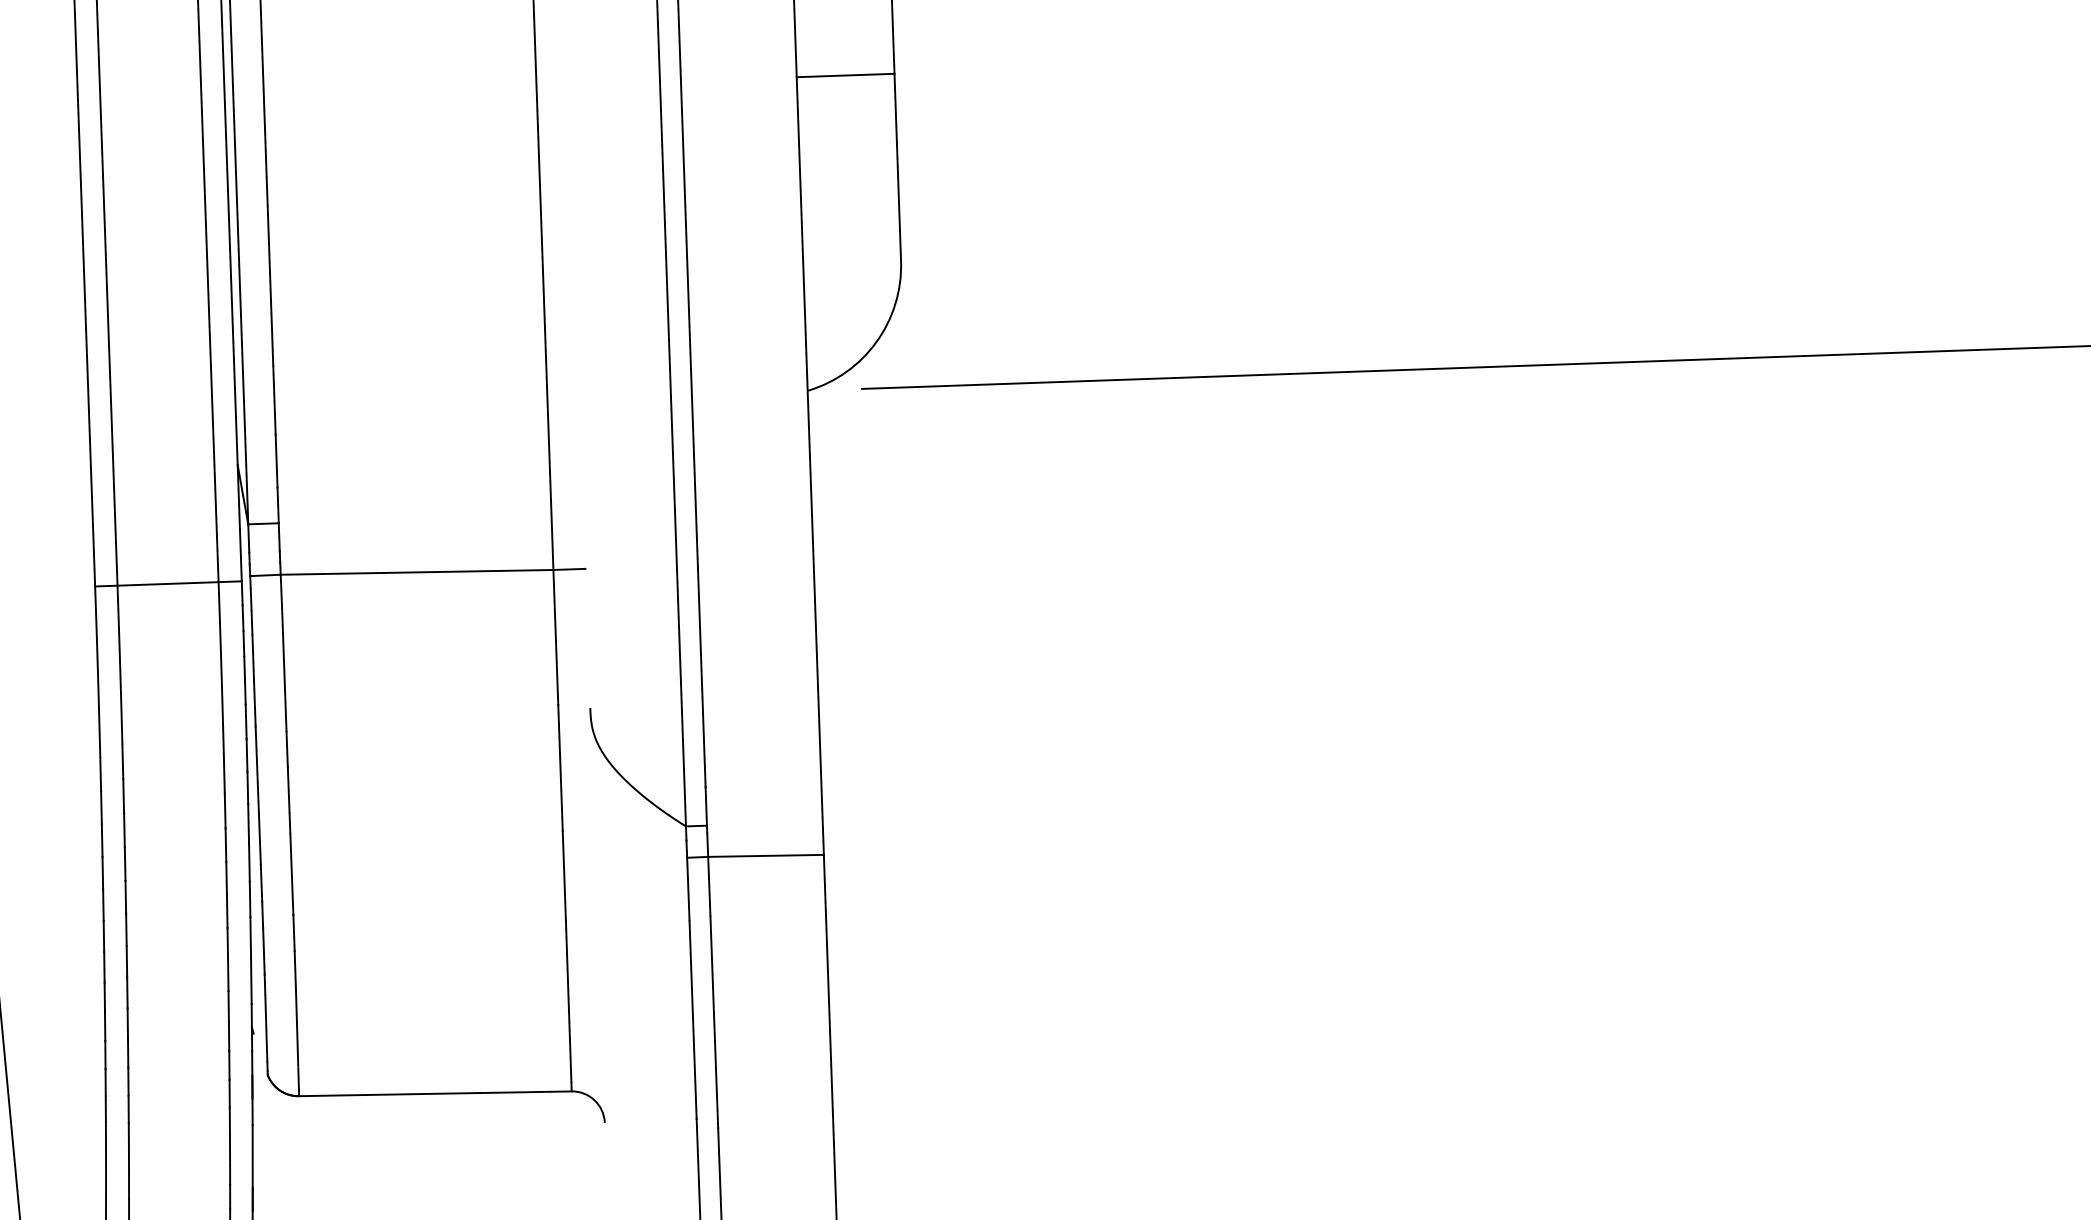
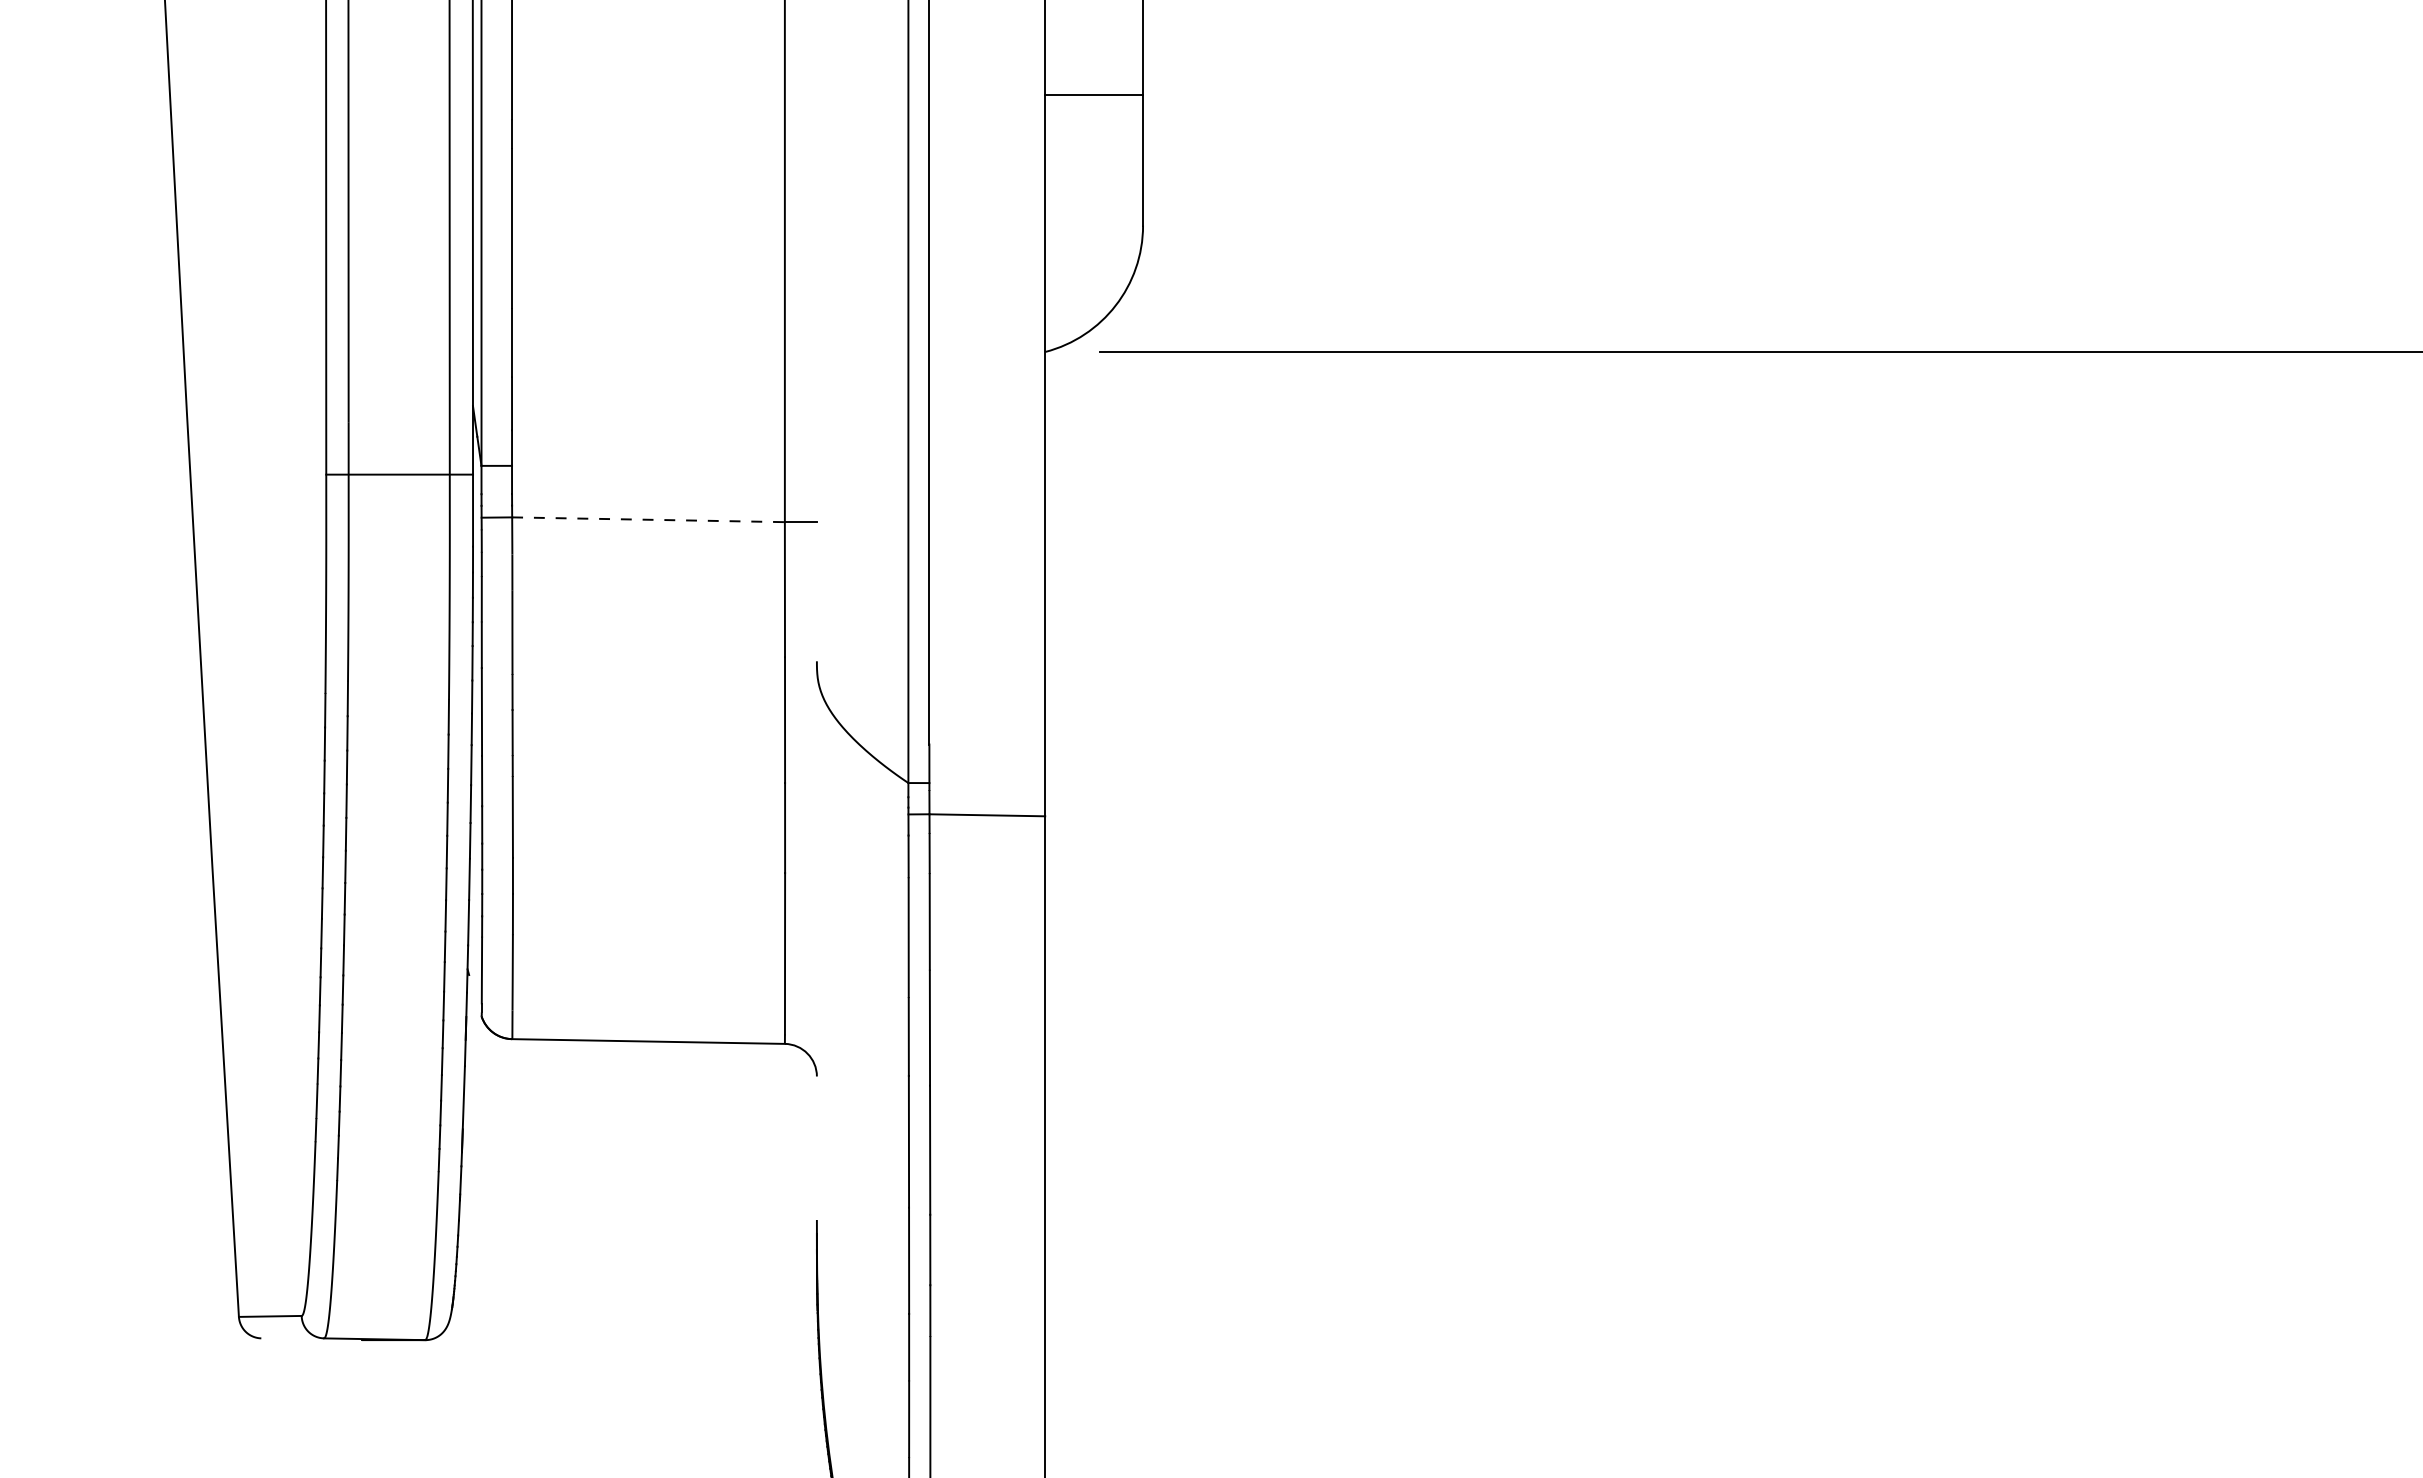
line: (845, 75) -> (1094, 95), moved
line: (418, 572) -> (649, 519), solid -> dashed
line: (168, 583) -> (399, 474), moved

